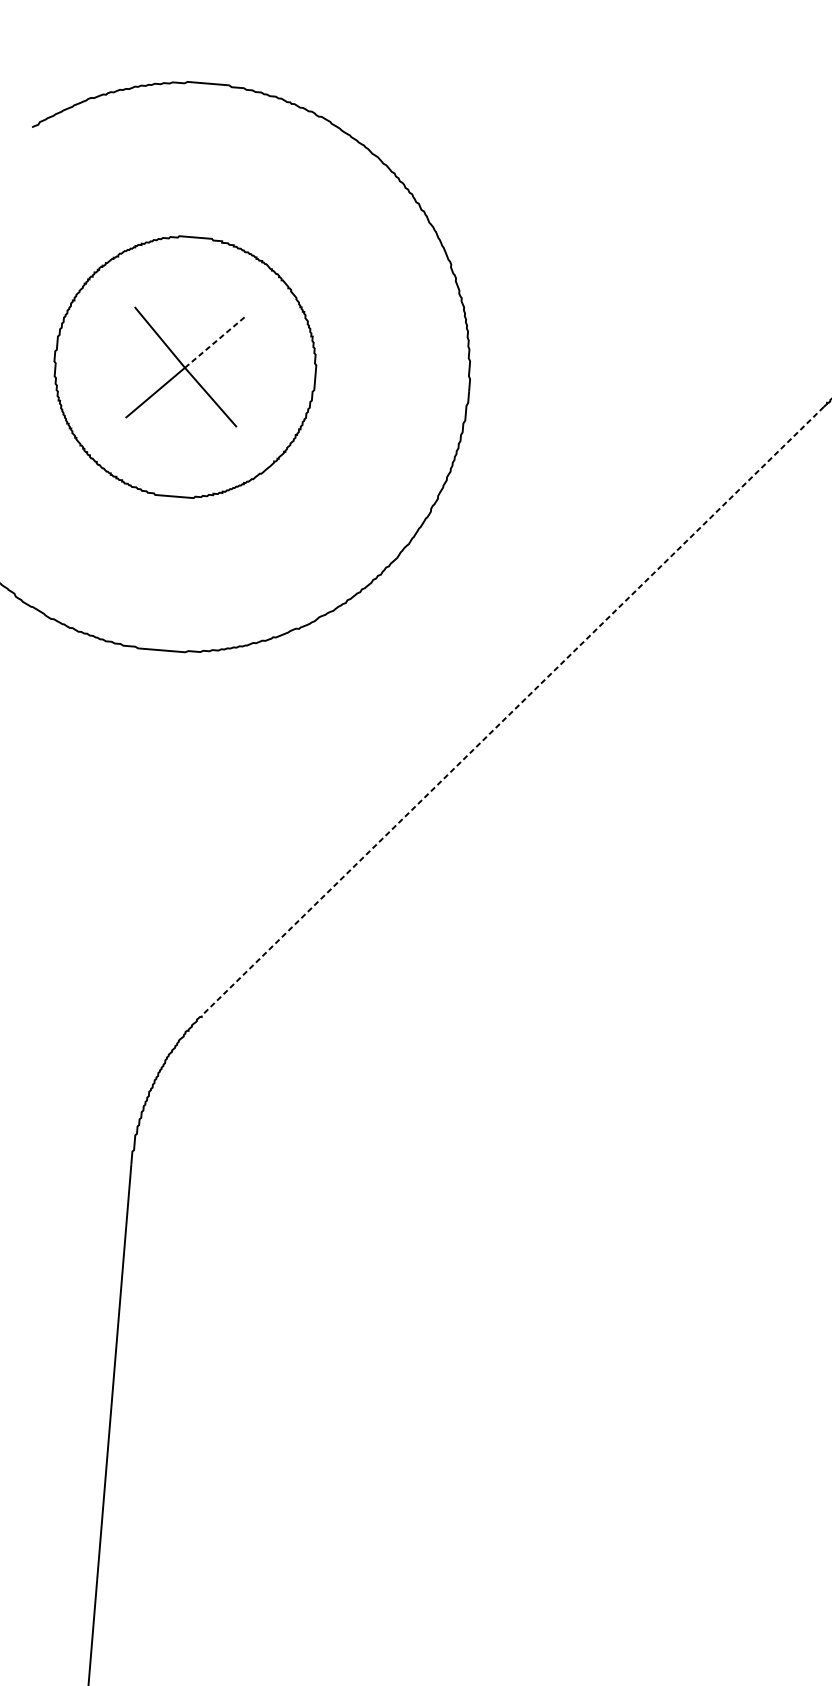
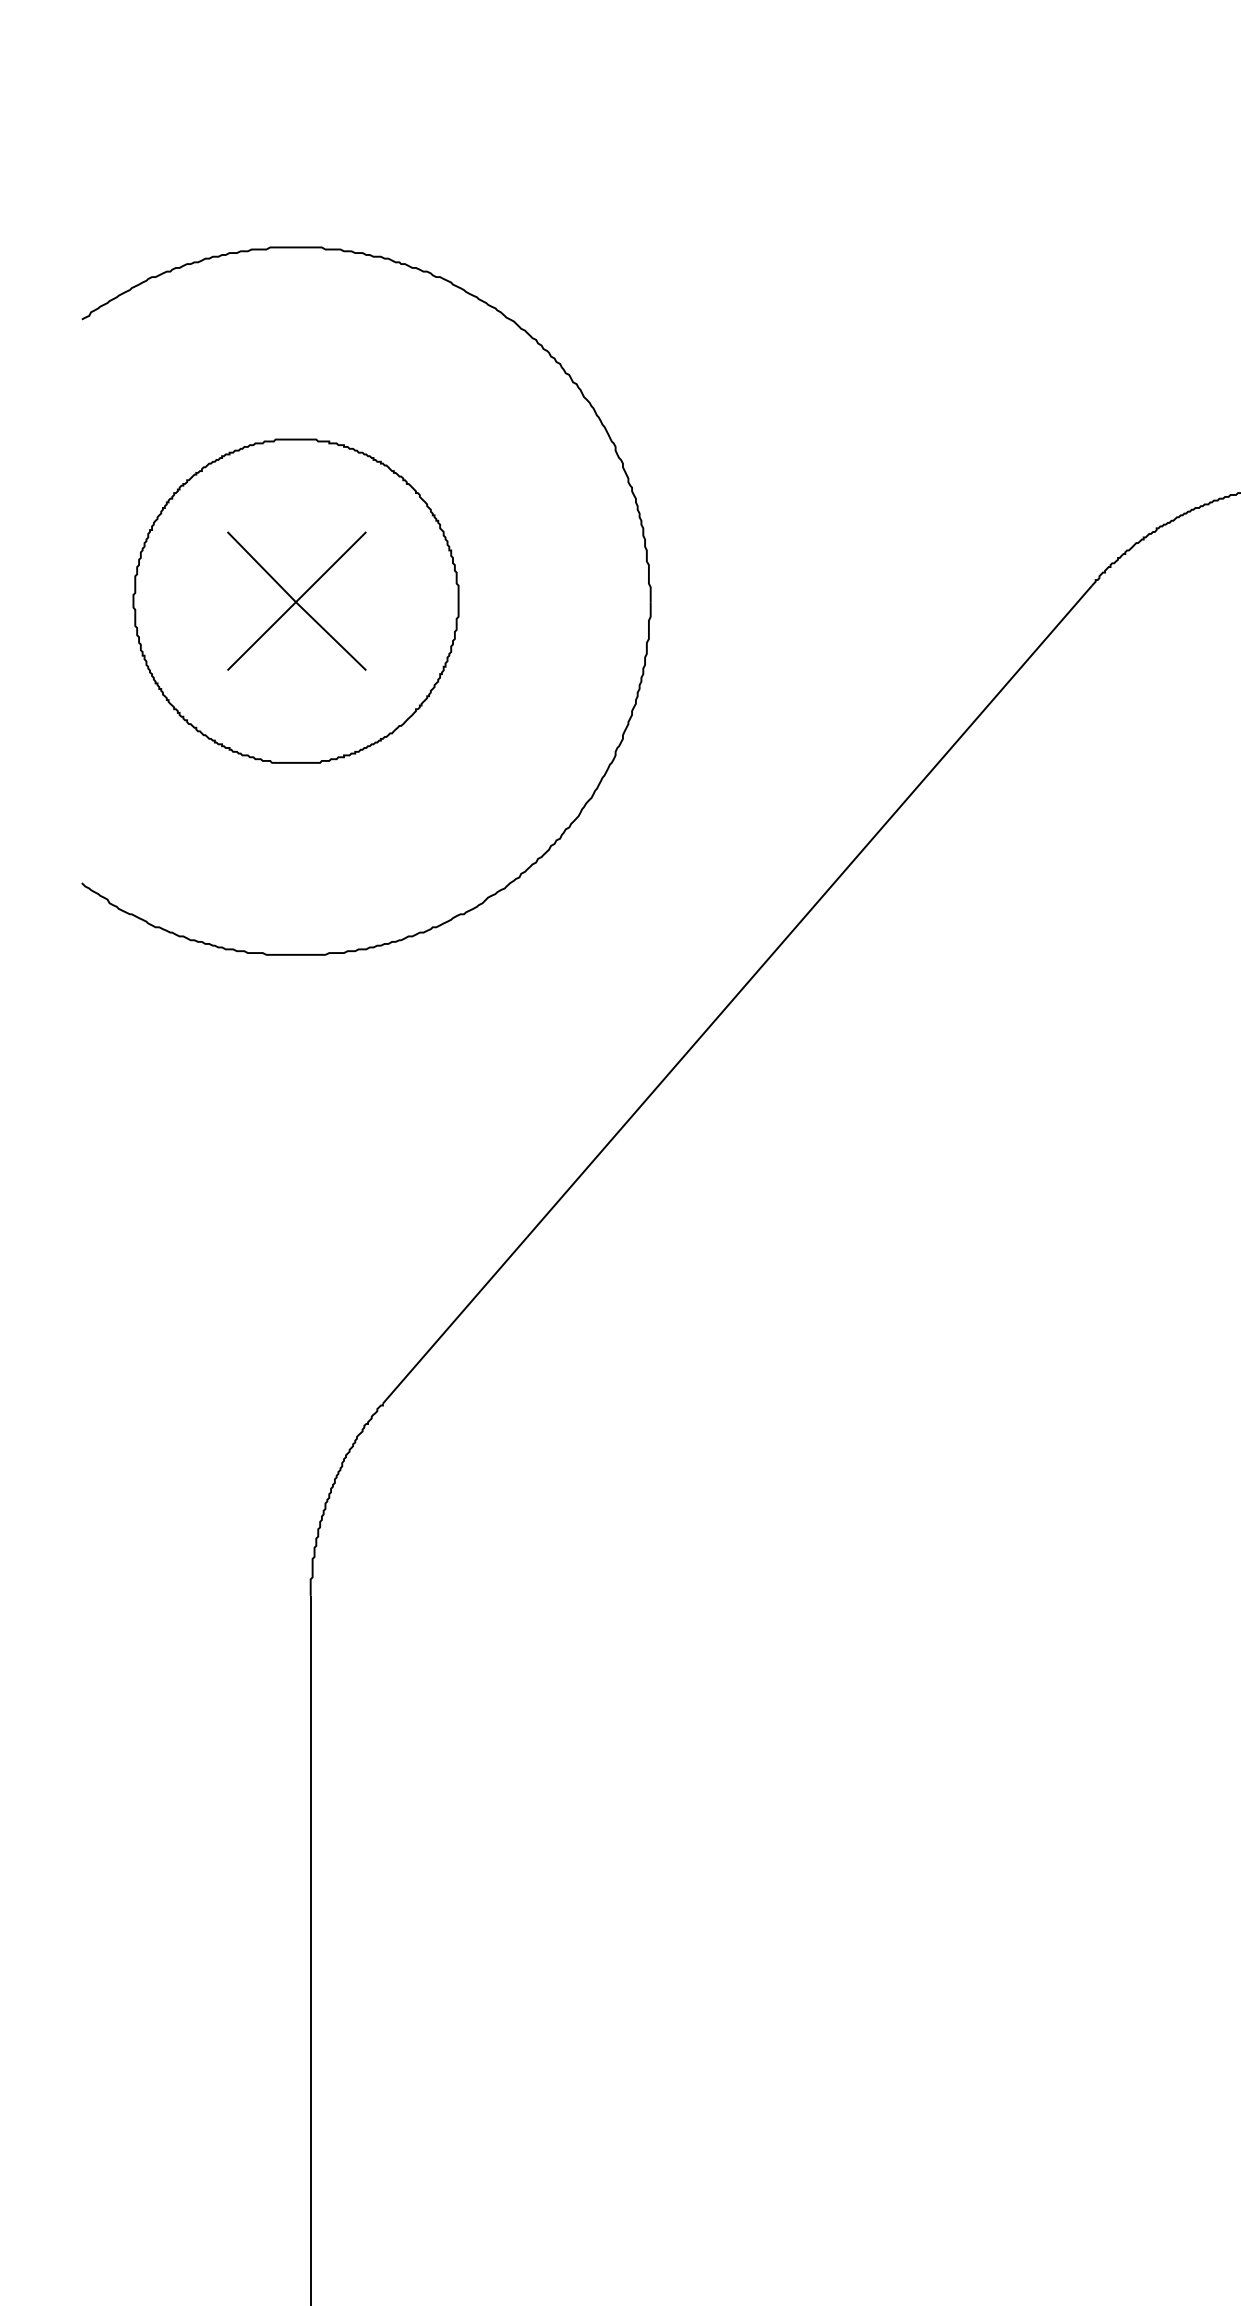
line: (215, 342) -> (331, 567), dashed -> solid
line: (512, 711) -> (737, 995), dashed -> solid

